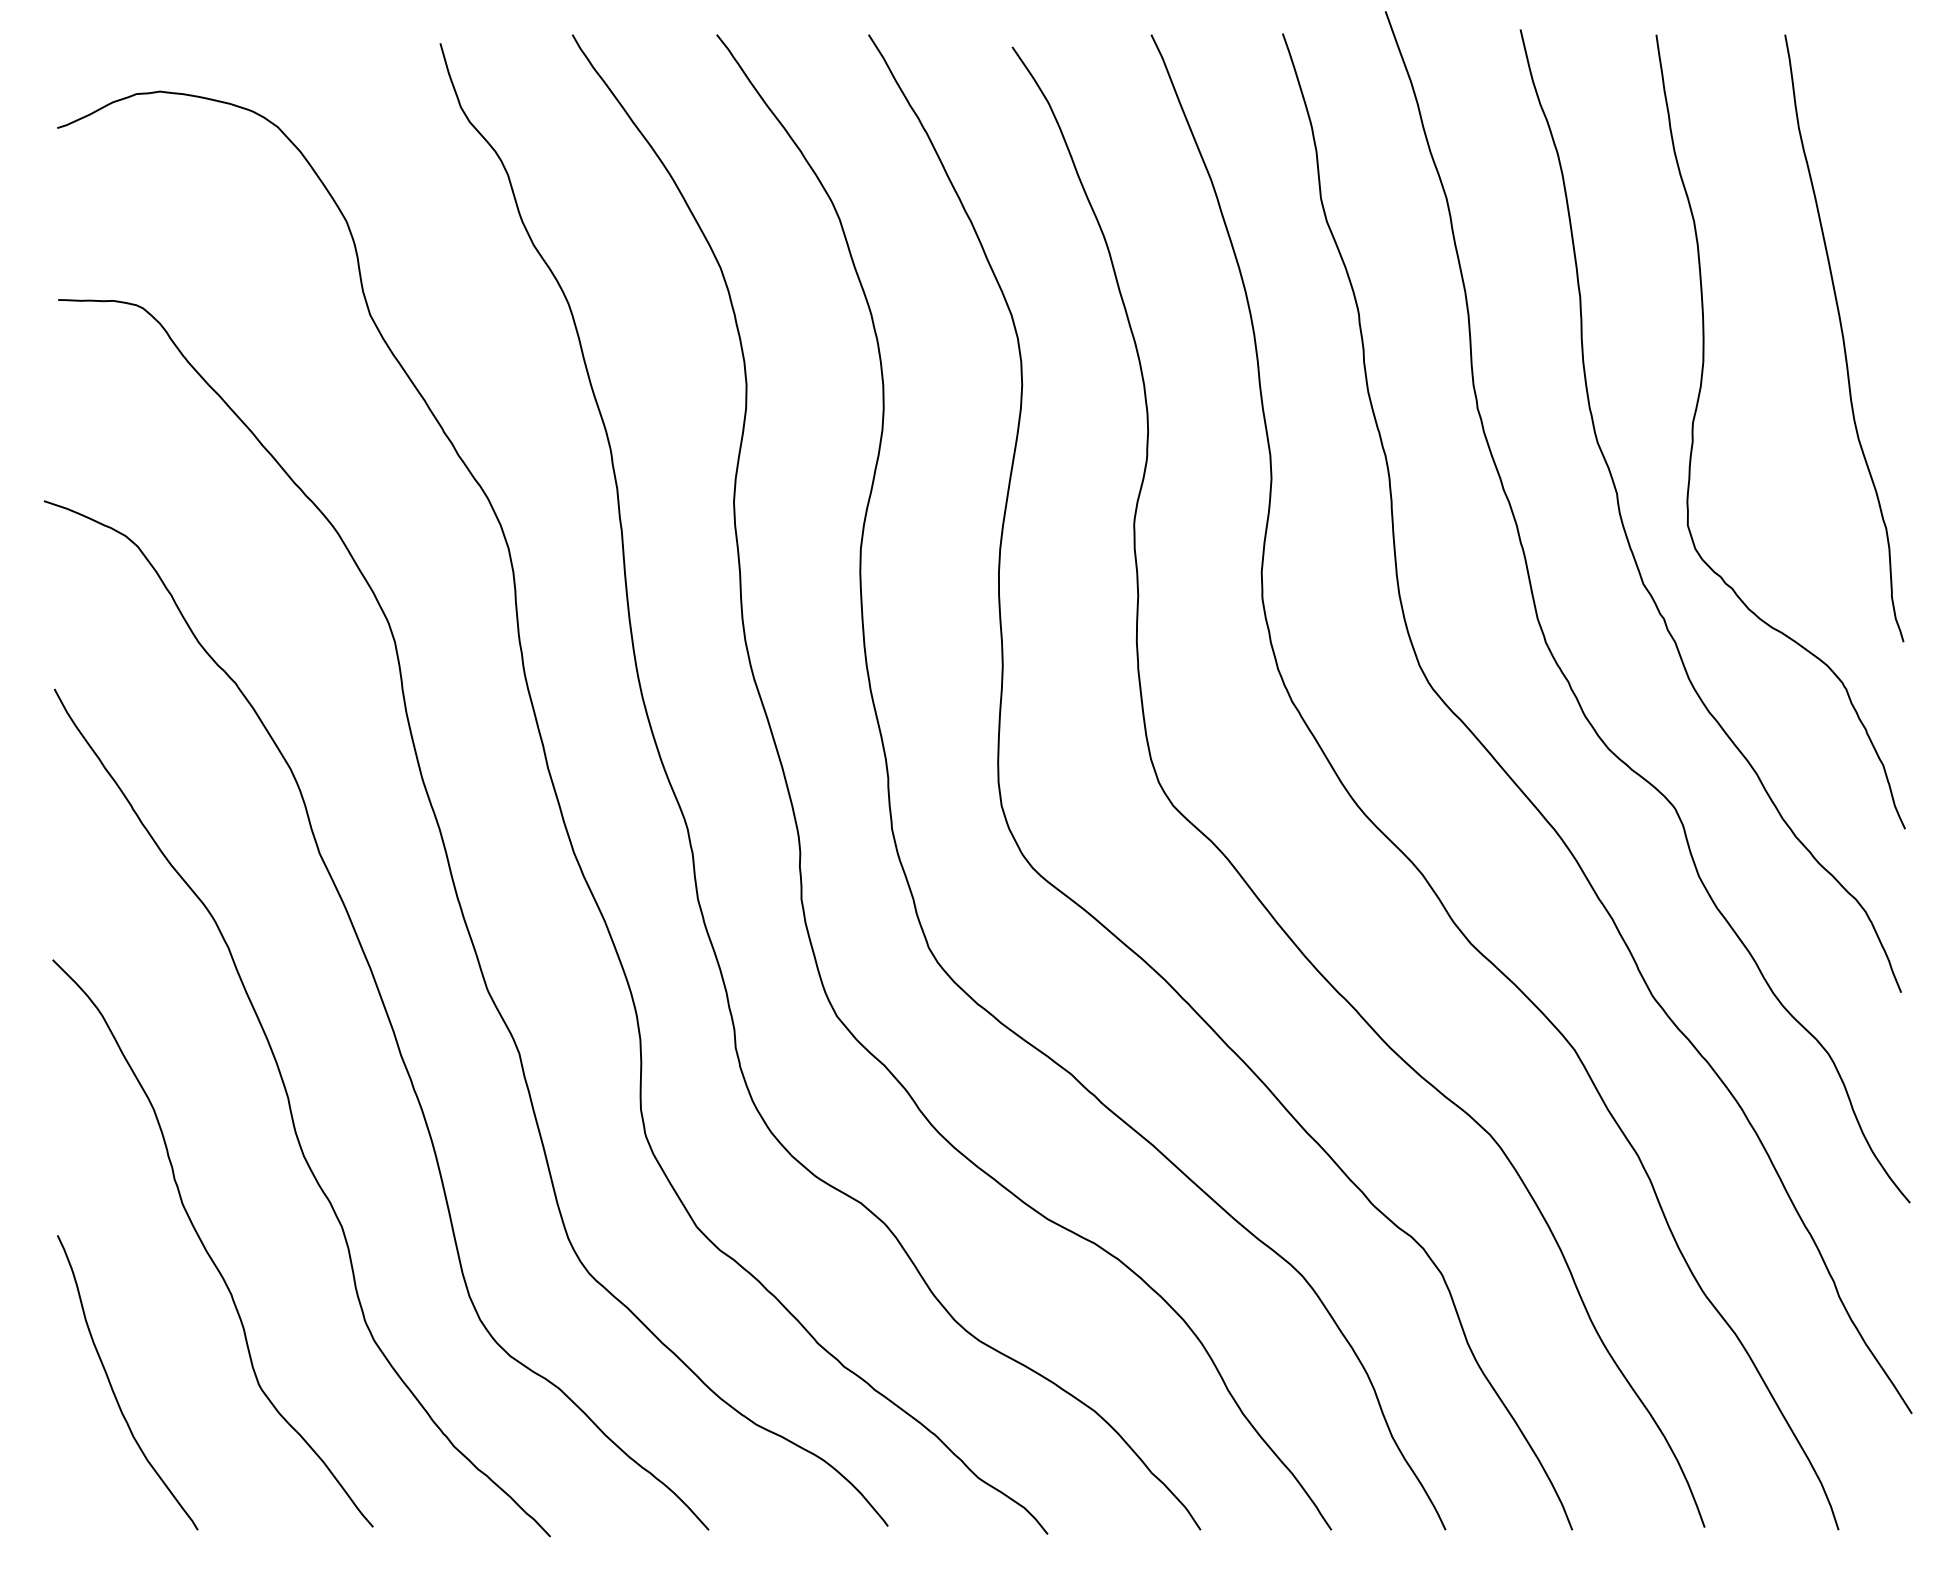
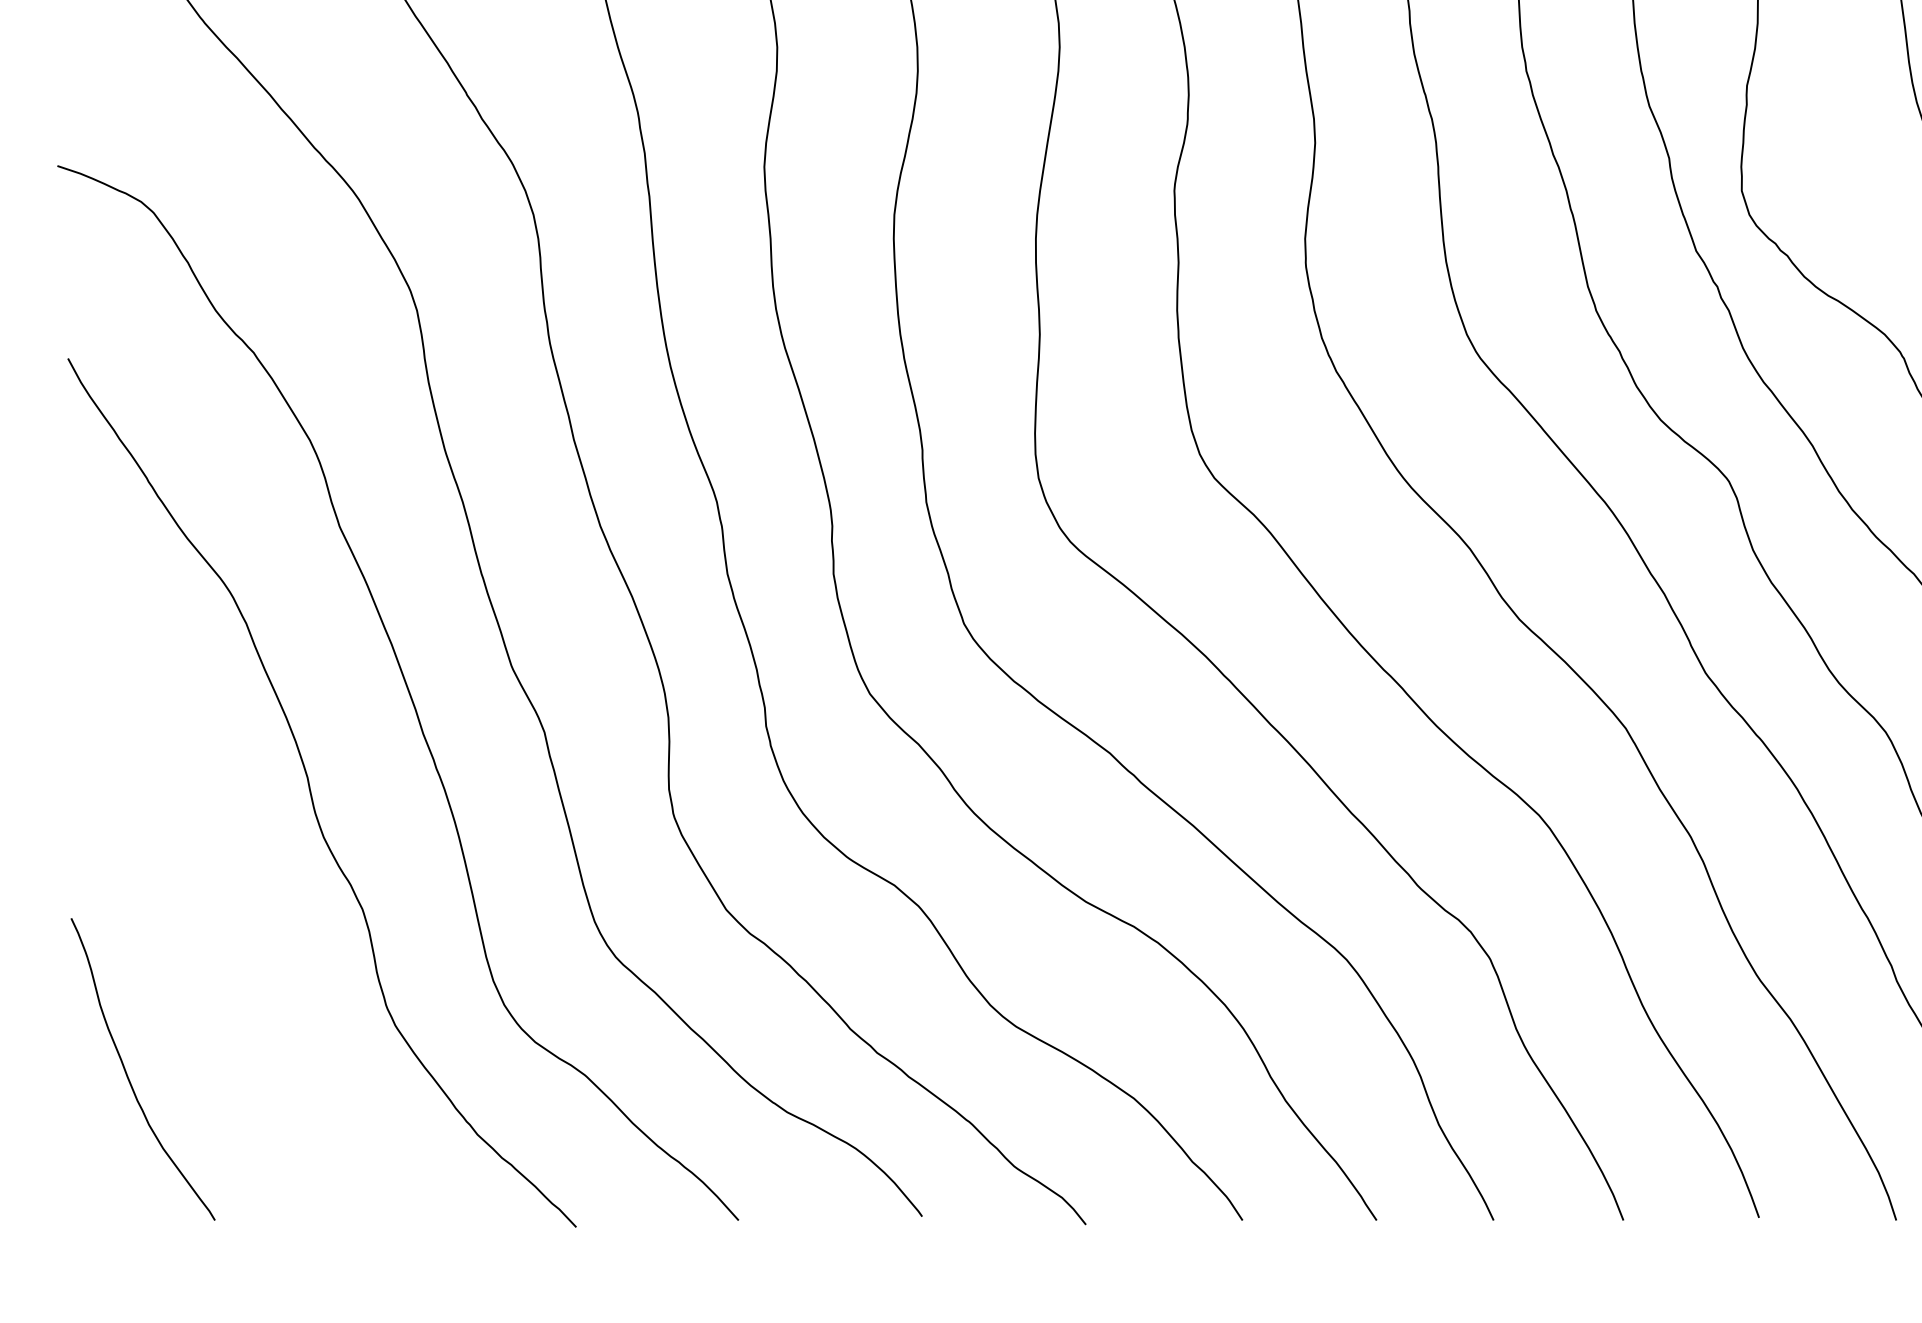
curve: (205, 1246) -> (222, 929), removed

